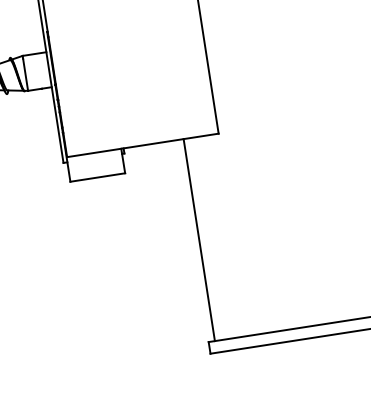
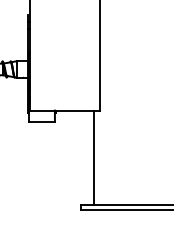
line: (200, 239) -> (94, 157), moved

